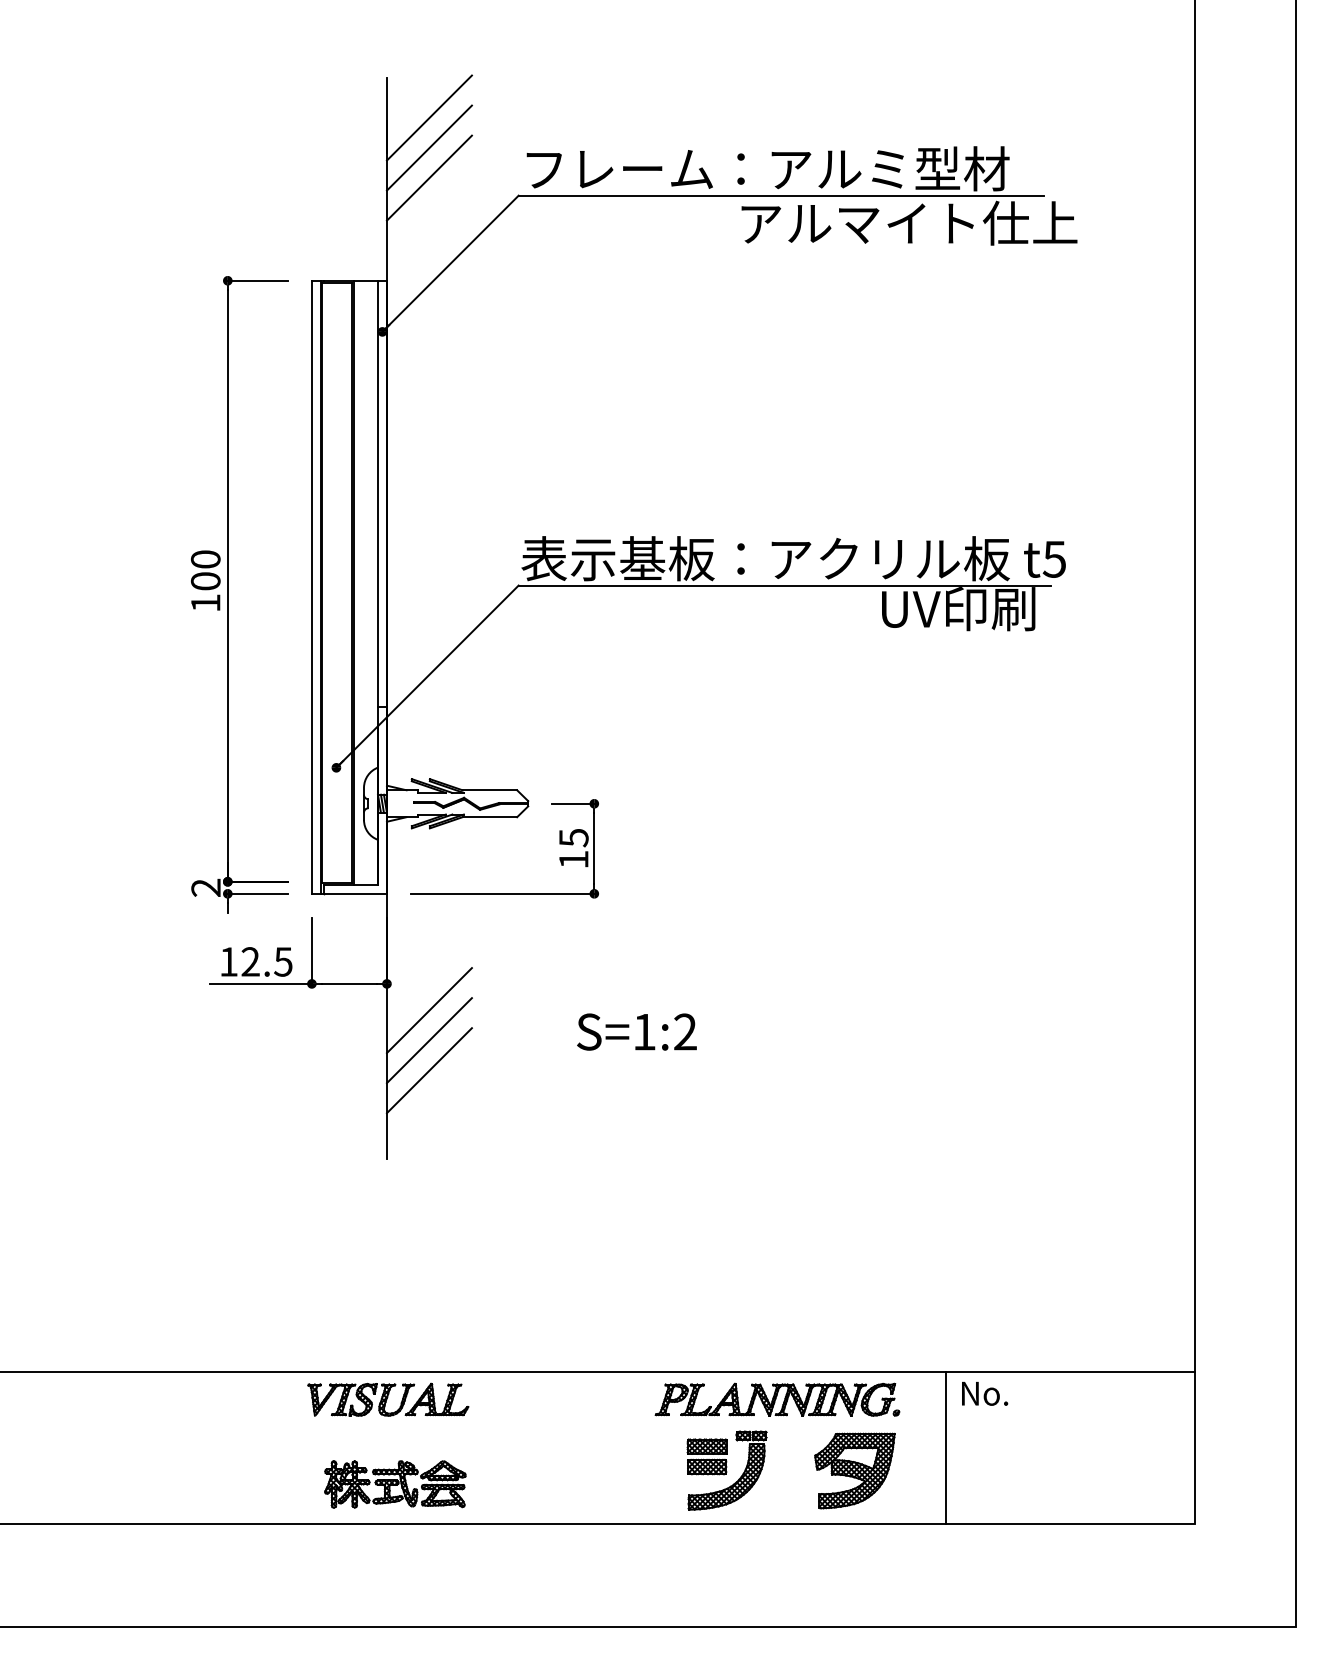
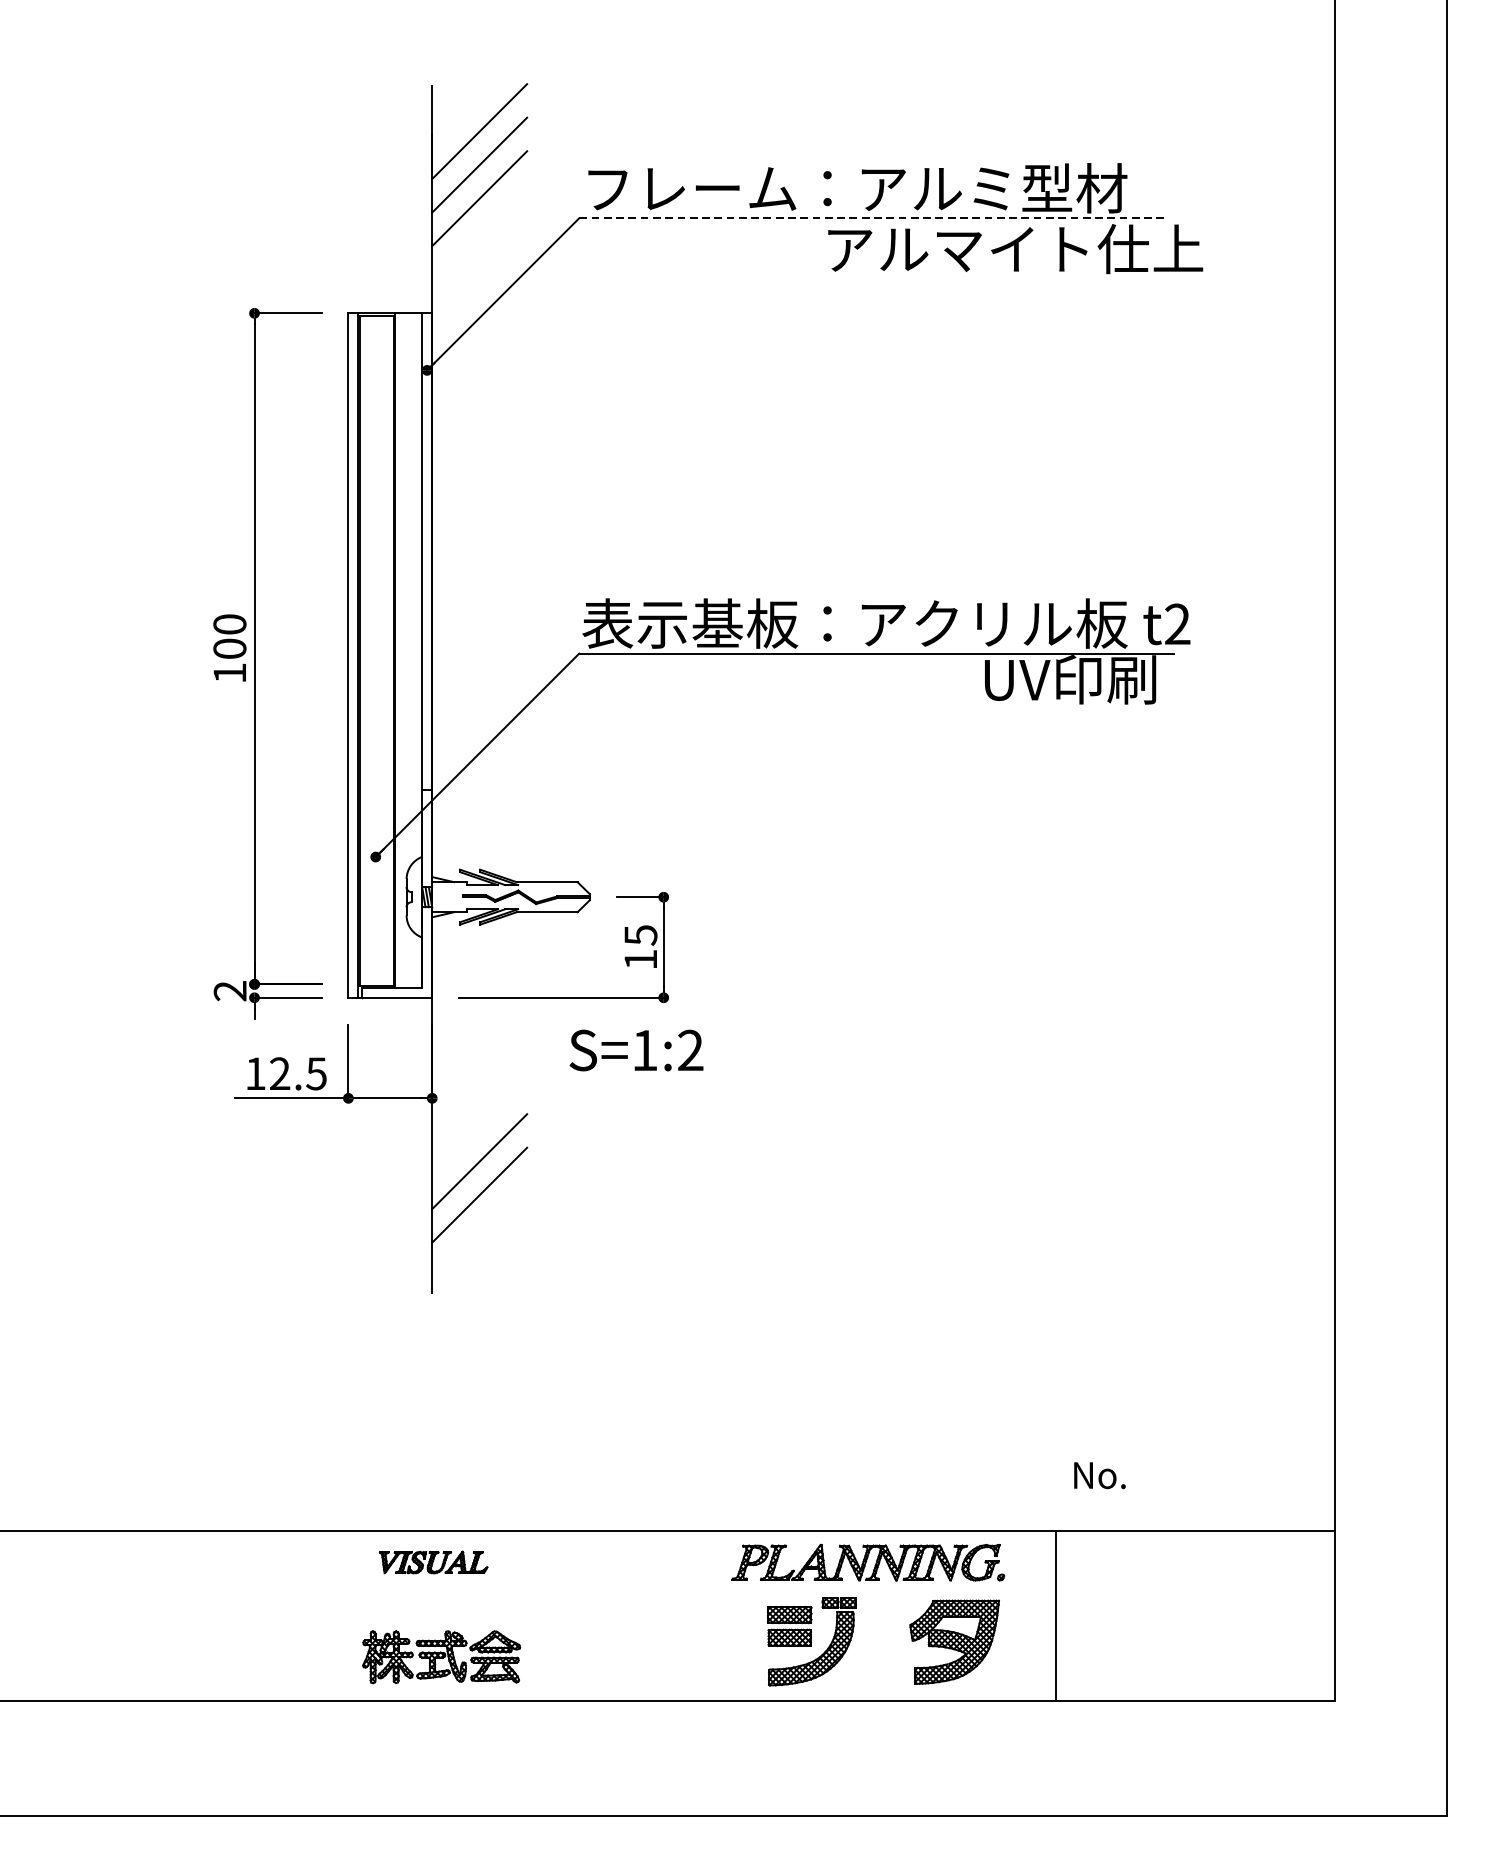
line: (781, 195) -> (872, 218), solid -> dashed
text: (1053, 558) -> (1176, 623), t5 -> t2
line: (428, 1010) -> (478, 1128), removed
text: (636, 1031) -> (636, 1049), moved
text: (985, 1393) -> (1100, 1475), moved
part: (388, 1399) -> (433, 1562), size x0.6

